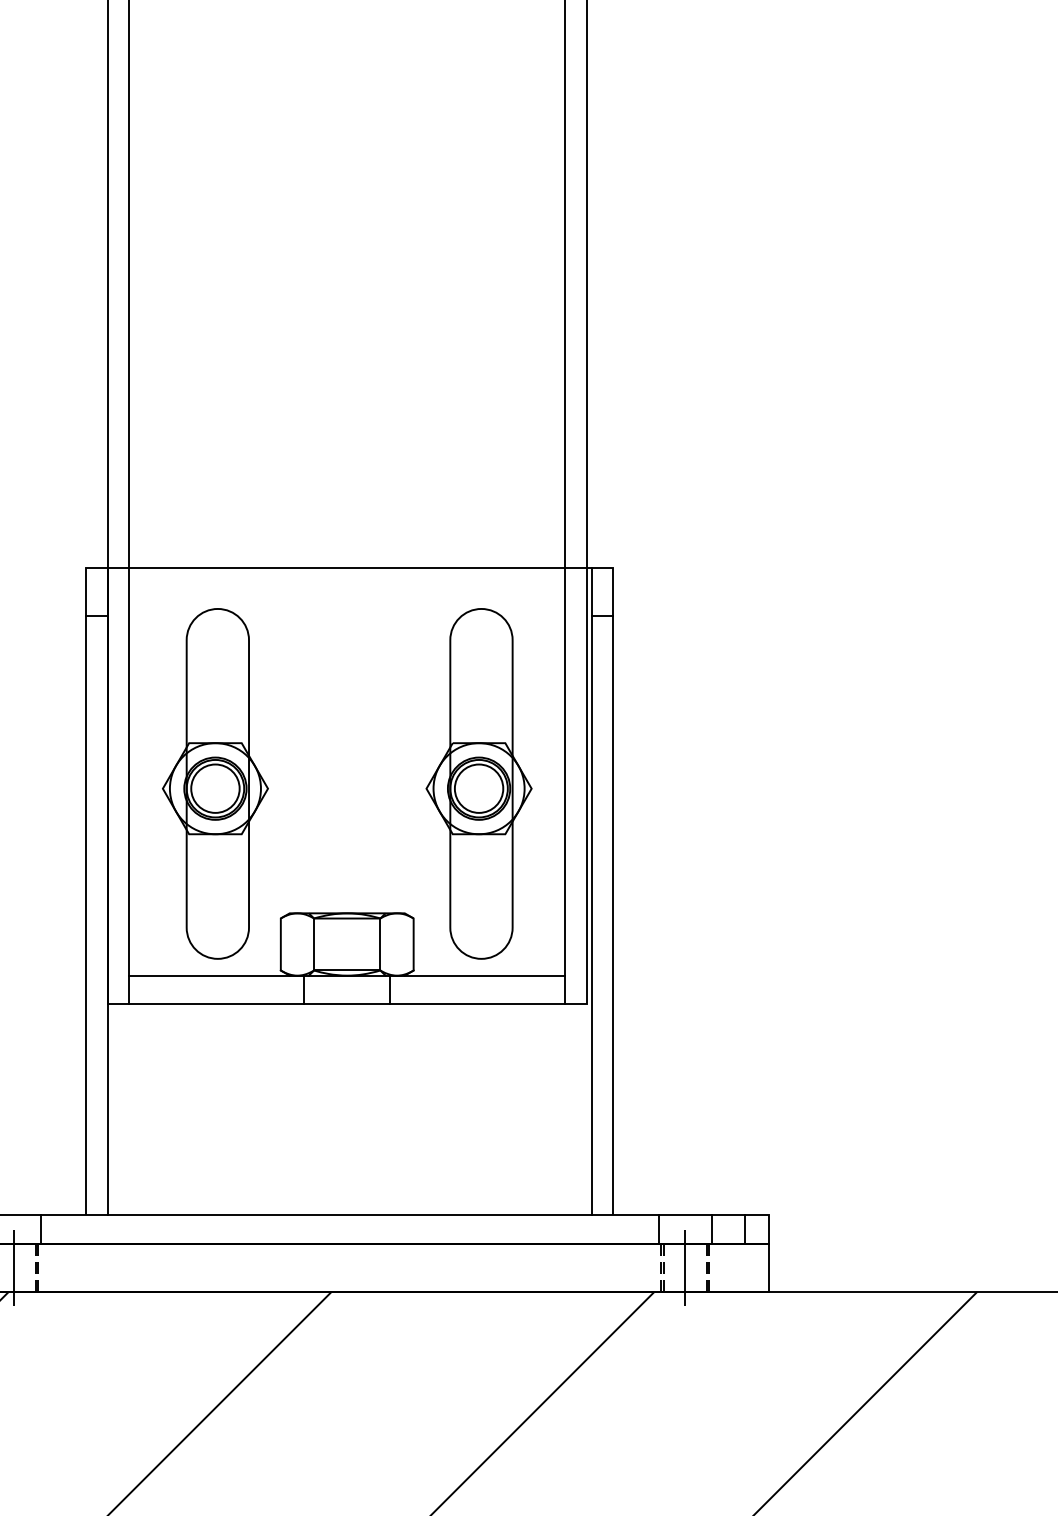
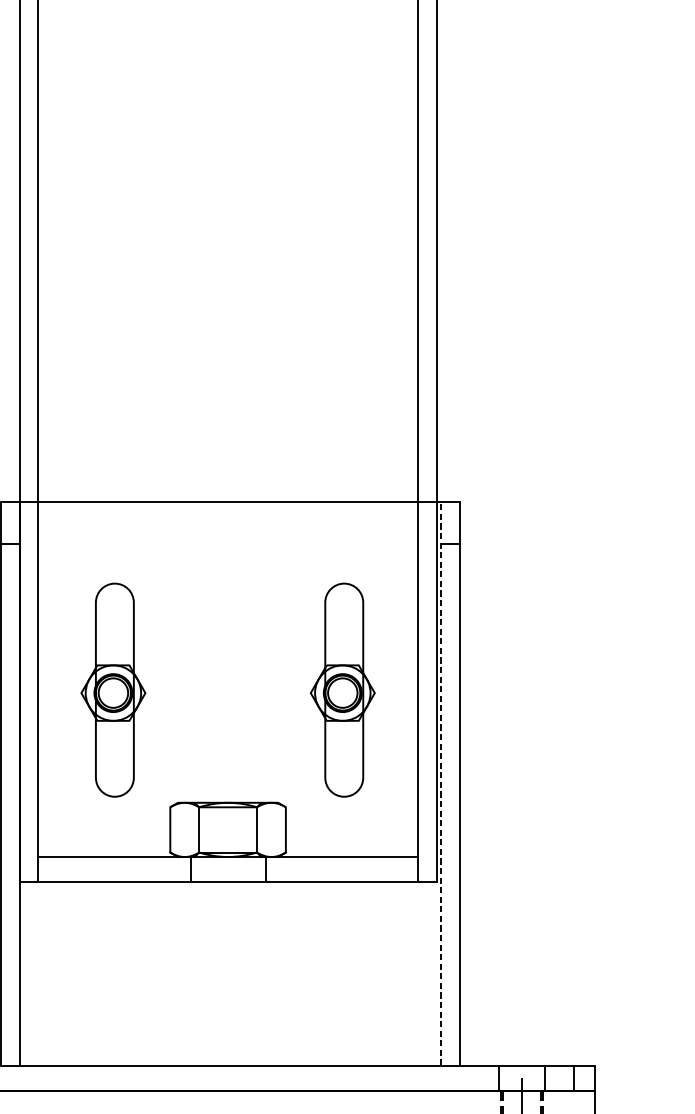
part: (215, 783) -> (113, 689), size x0.7
part: (478, 783) -> (342, 689), size x0.7
line: (591, 891) -> (440, 783), solid -> dashed

